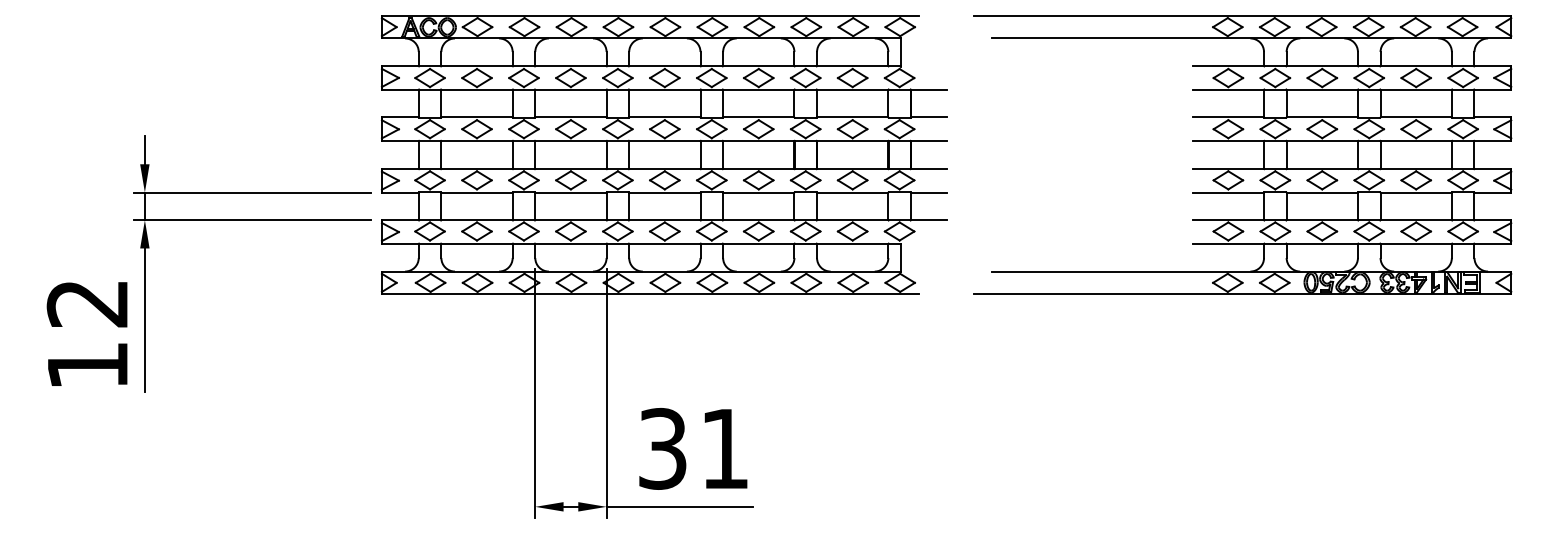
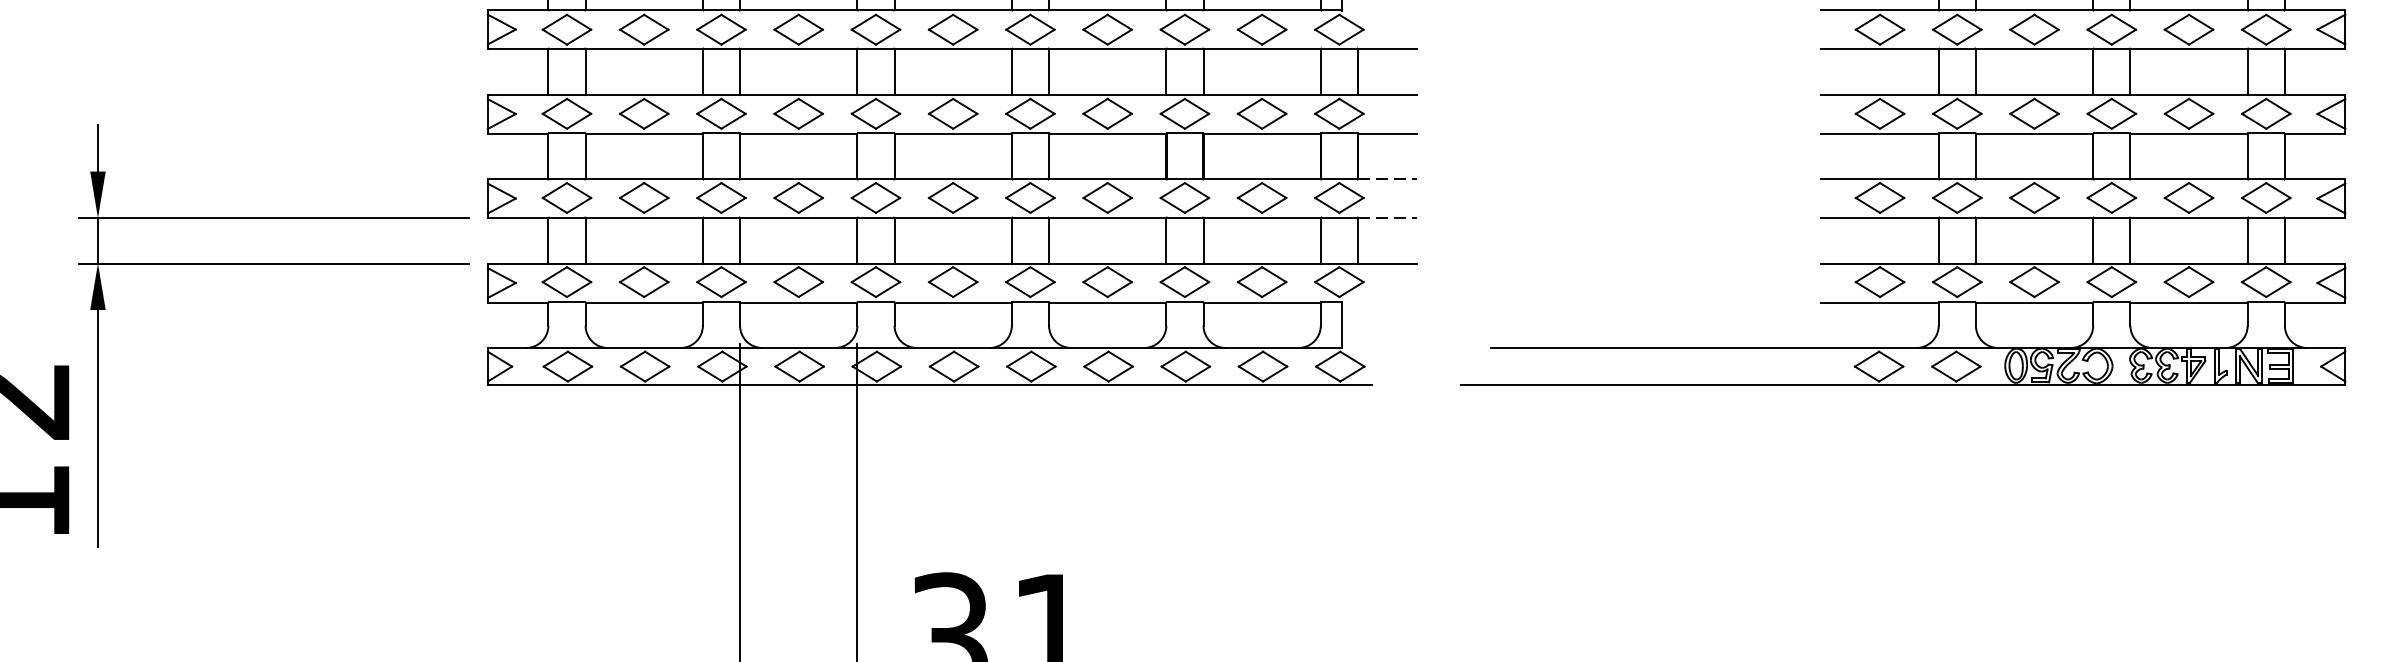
line: (928, 168) -> (1386, 178), solid -> dashed
line: (928, 192) -> (1386, 217), solid -> dashed

